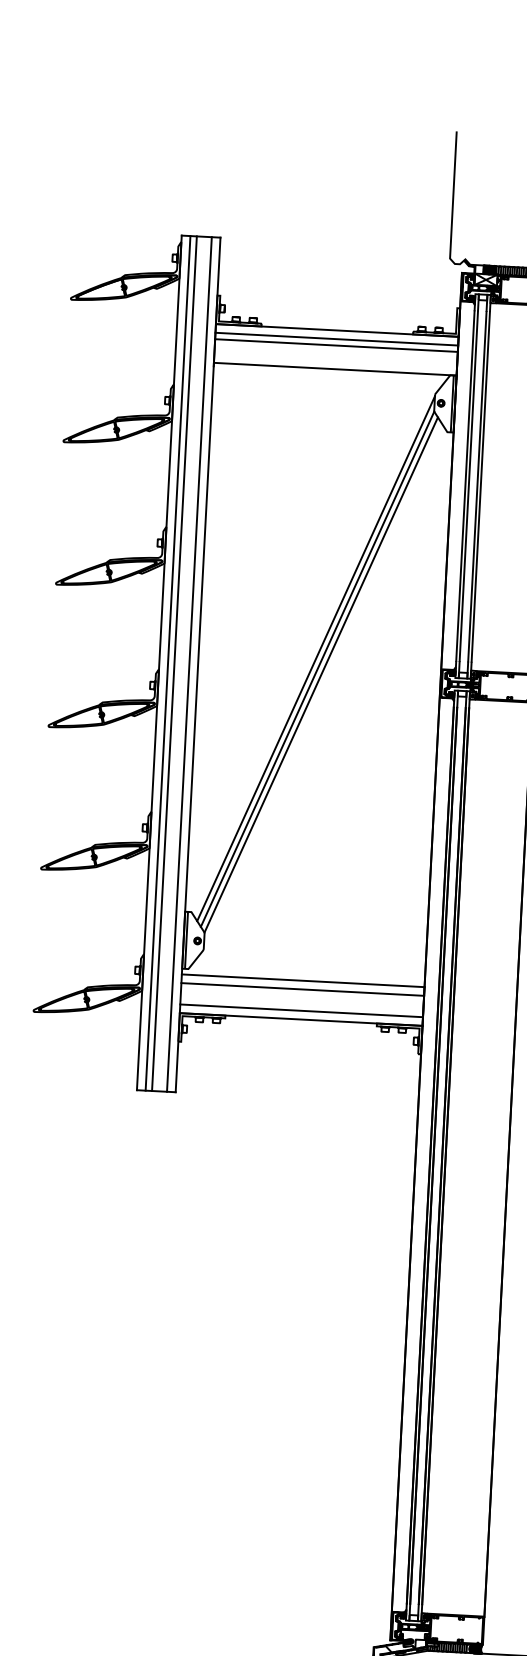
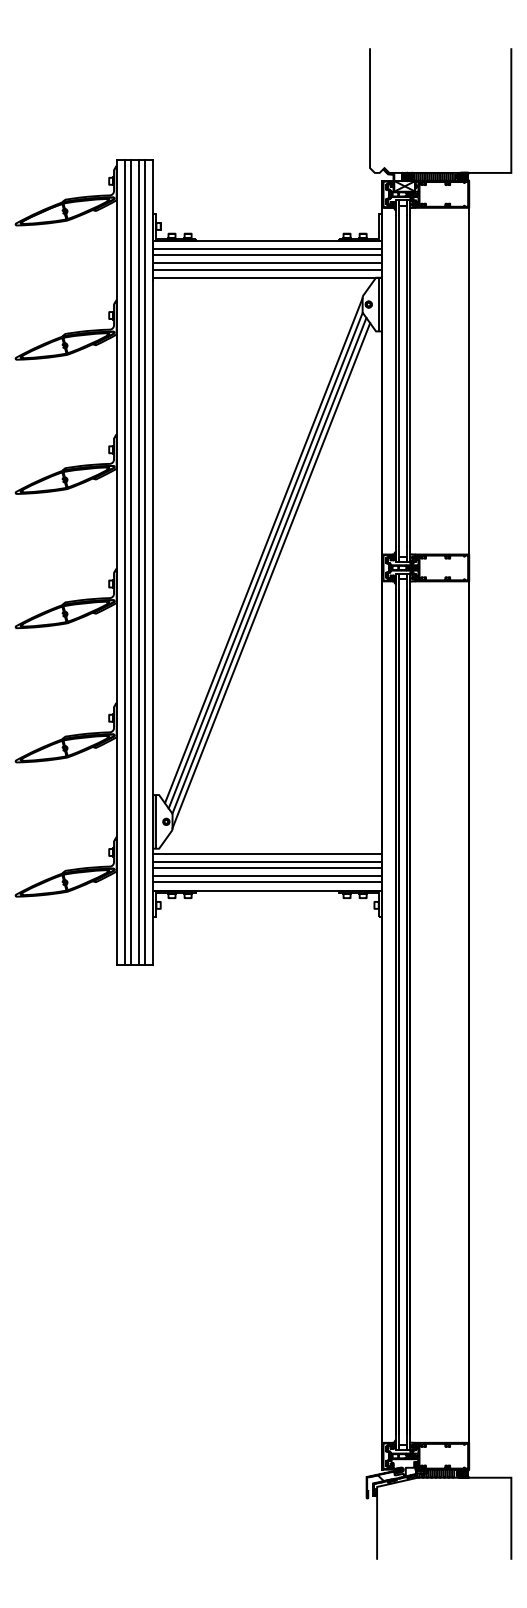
line: (335, 354) -> (267, 263), added
line: (335, 360) -> (267, 269), added
line: (182, 664) -> (138, 562), added
line: (322, 685) -> (271, 575), added
line: (302, 996) -> (267, 868), added
line: (301, 1004) -> (267, 876), added

